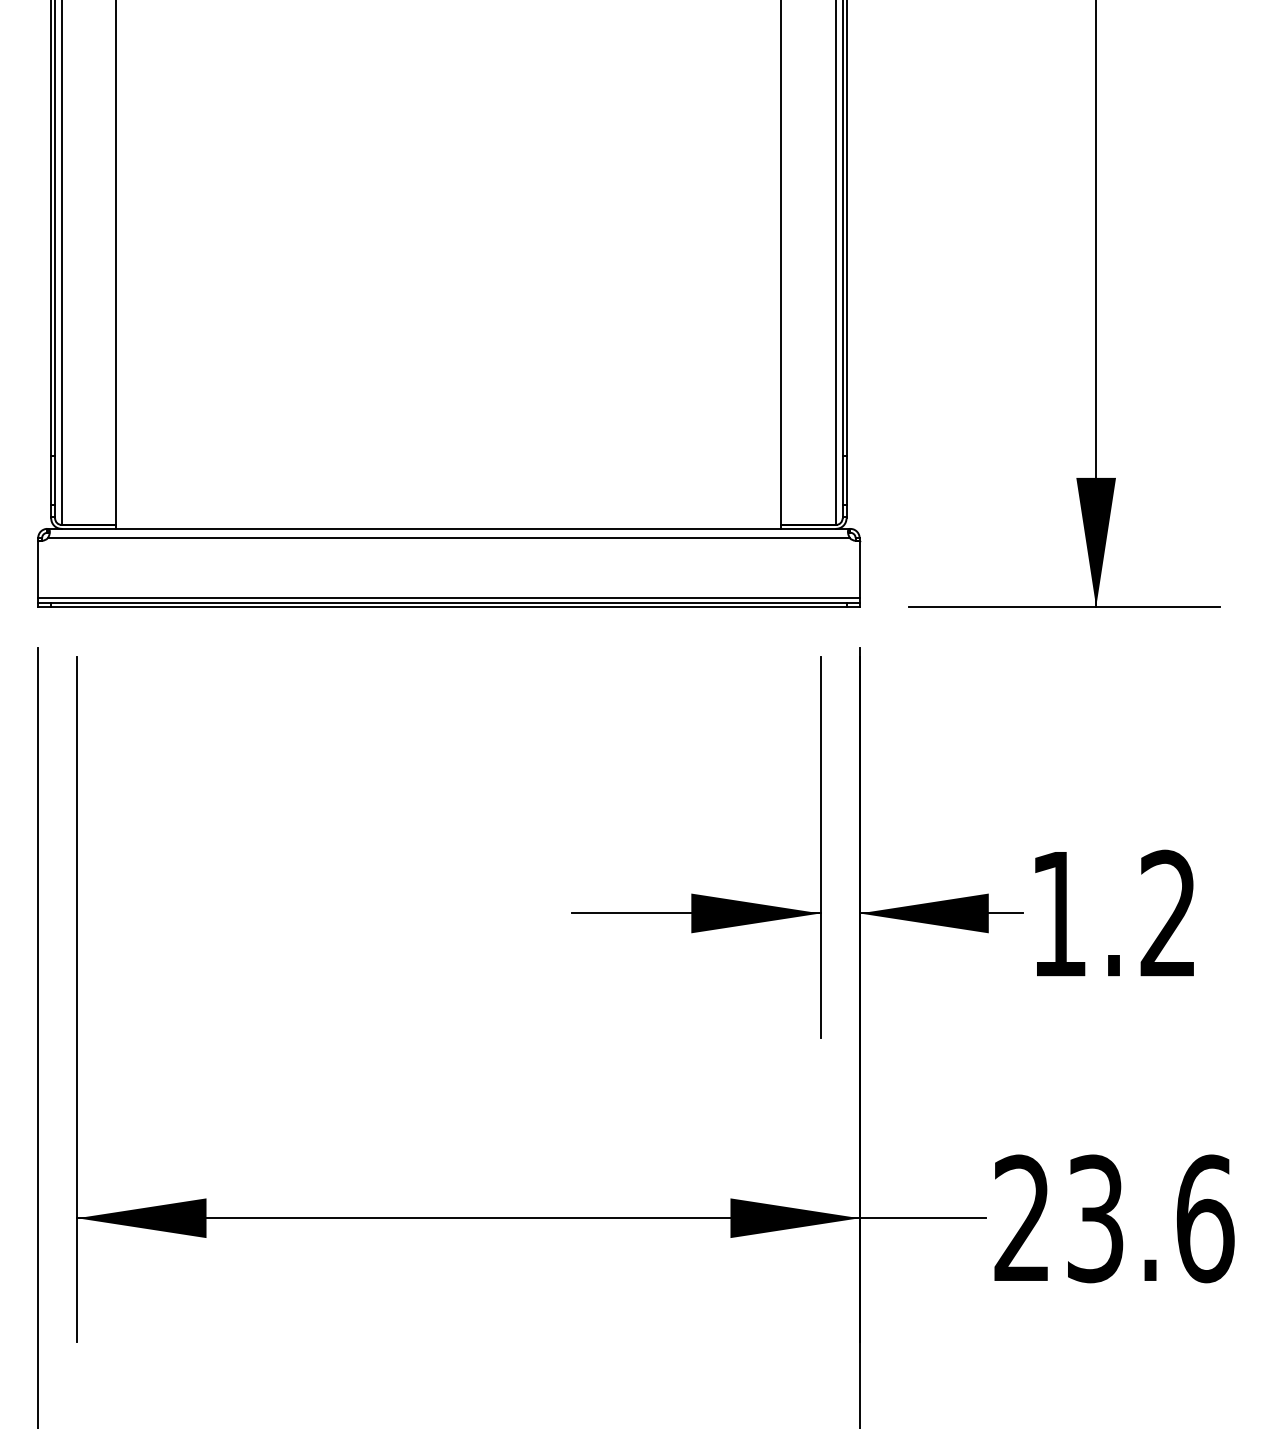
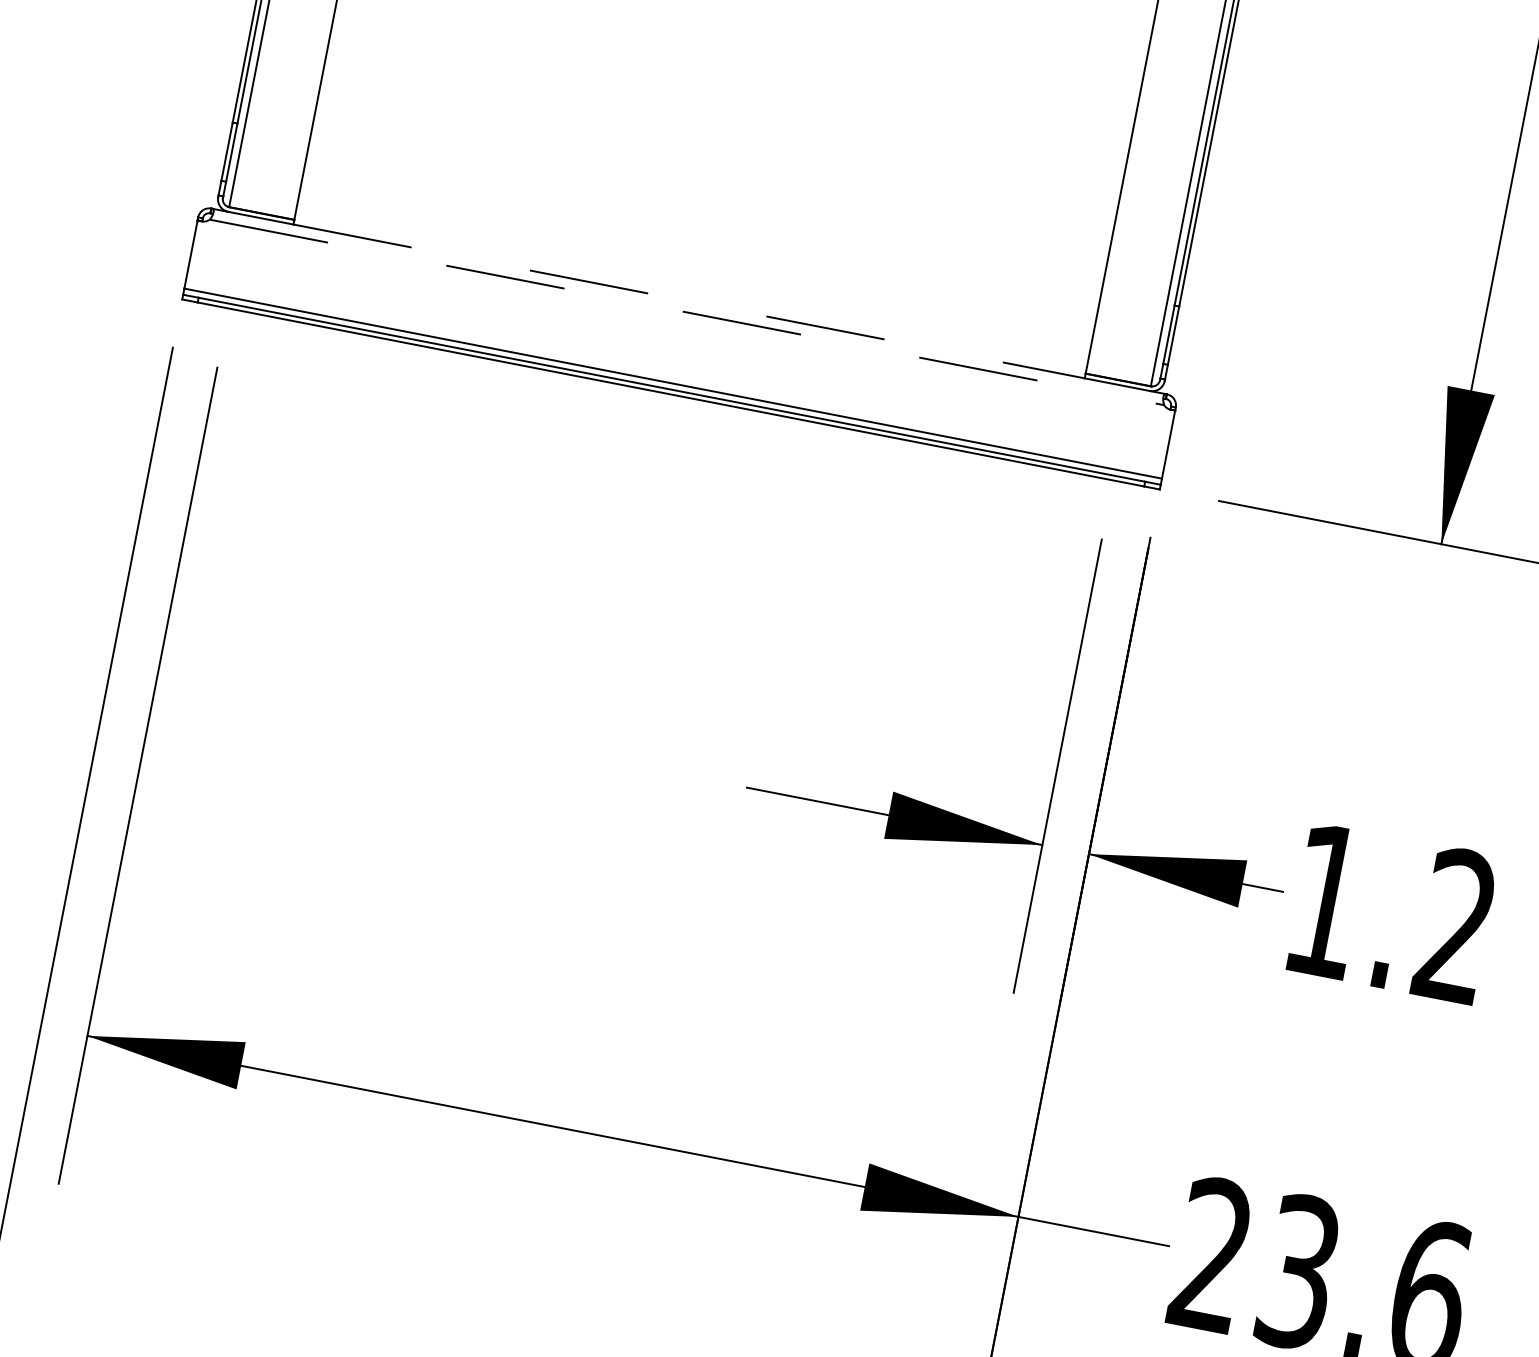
line: (449, 528) -> (689, 301), solid -> dashed
line: (448, 538) -> (686, 312), solid -> dashed

